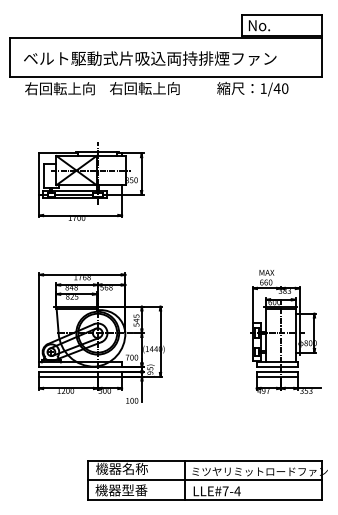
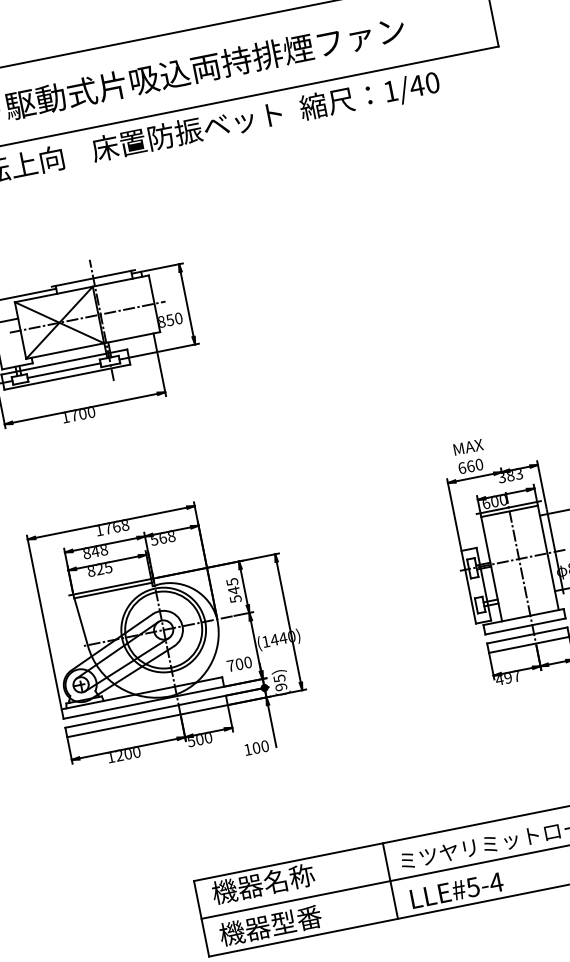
text: (158, 87) -> (186, 129), 右回転上向 -> 床置防振ベット
text: (225, 491) -> (472, 887), LLE#7-4 -> LLE#5-4

